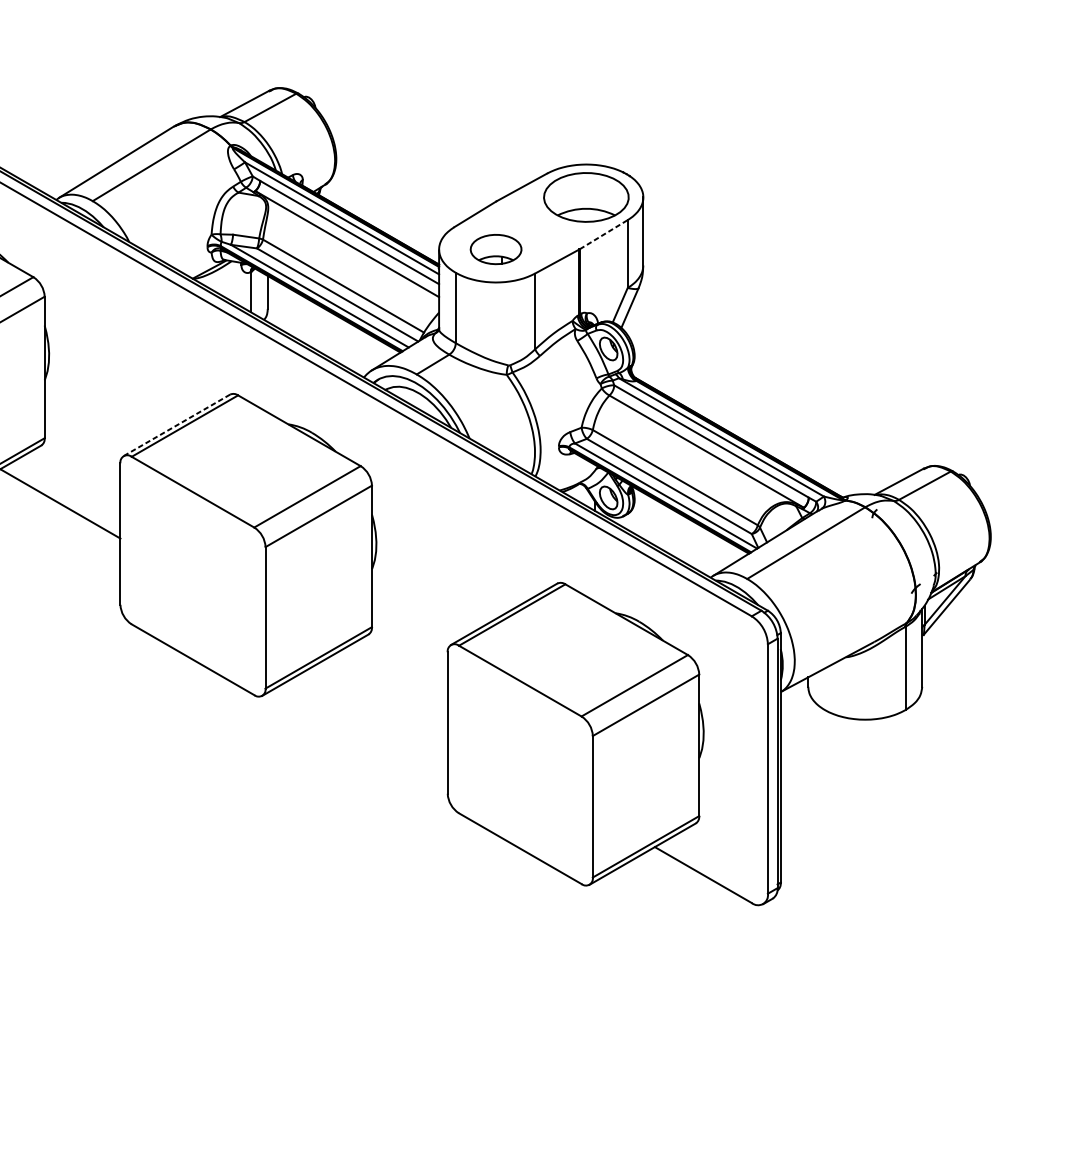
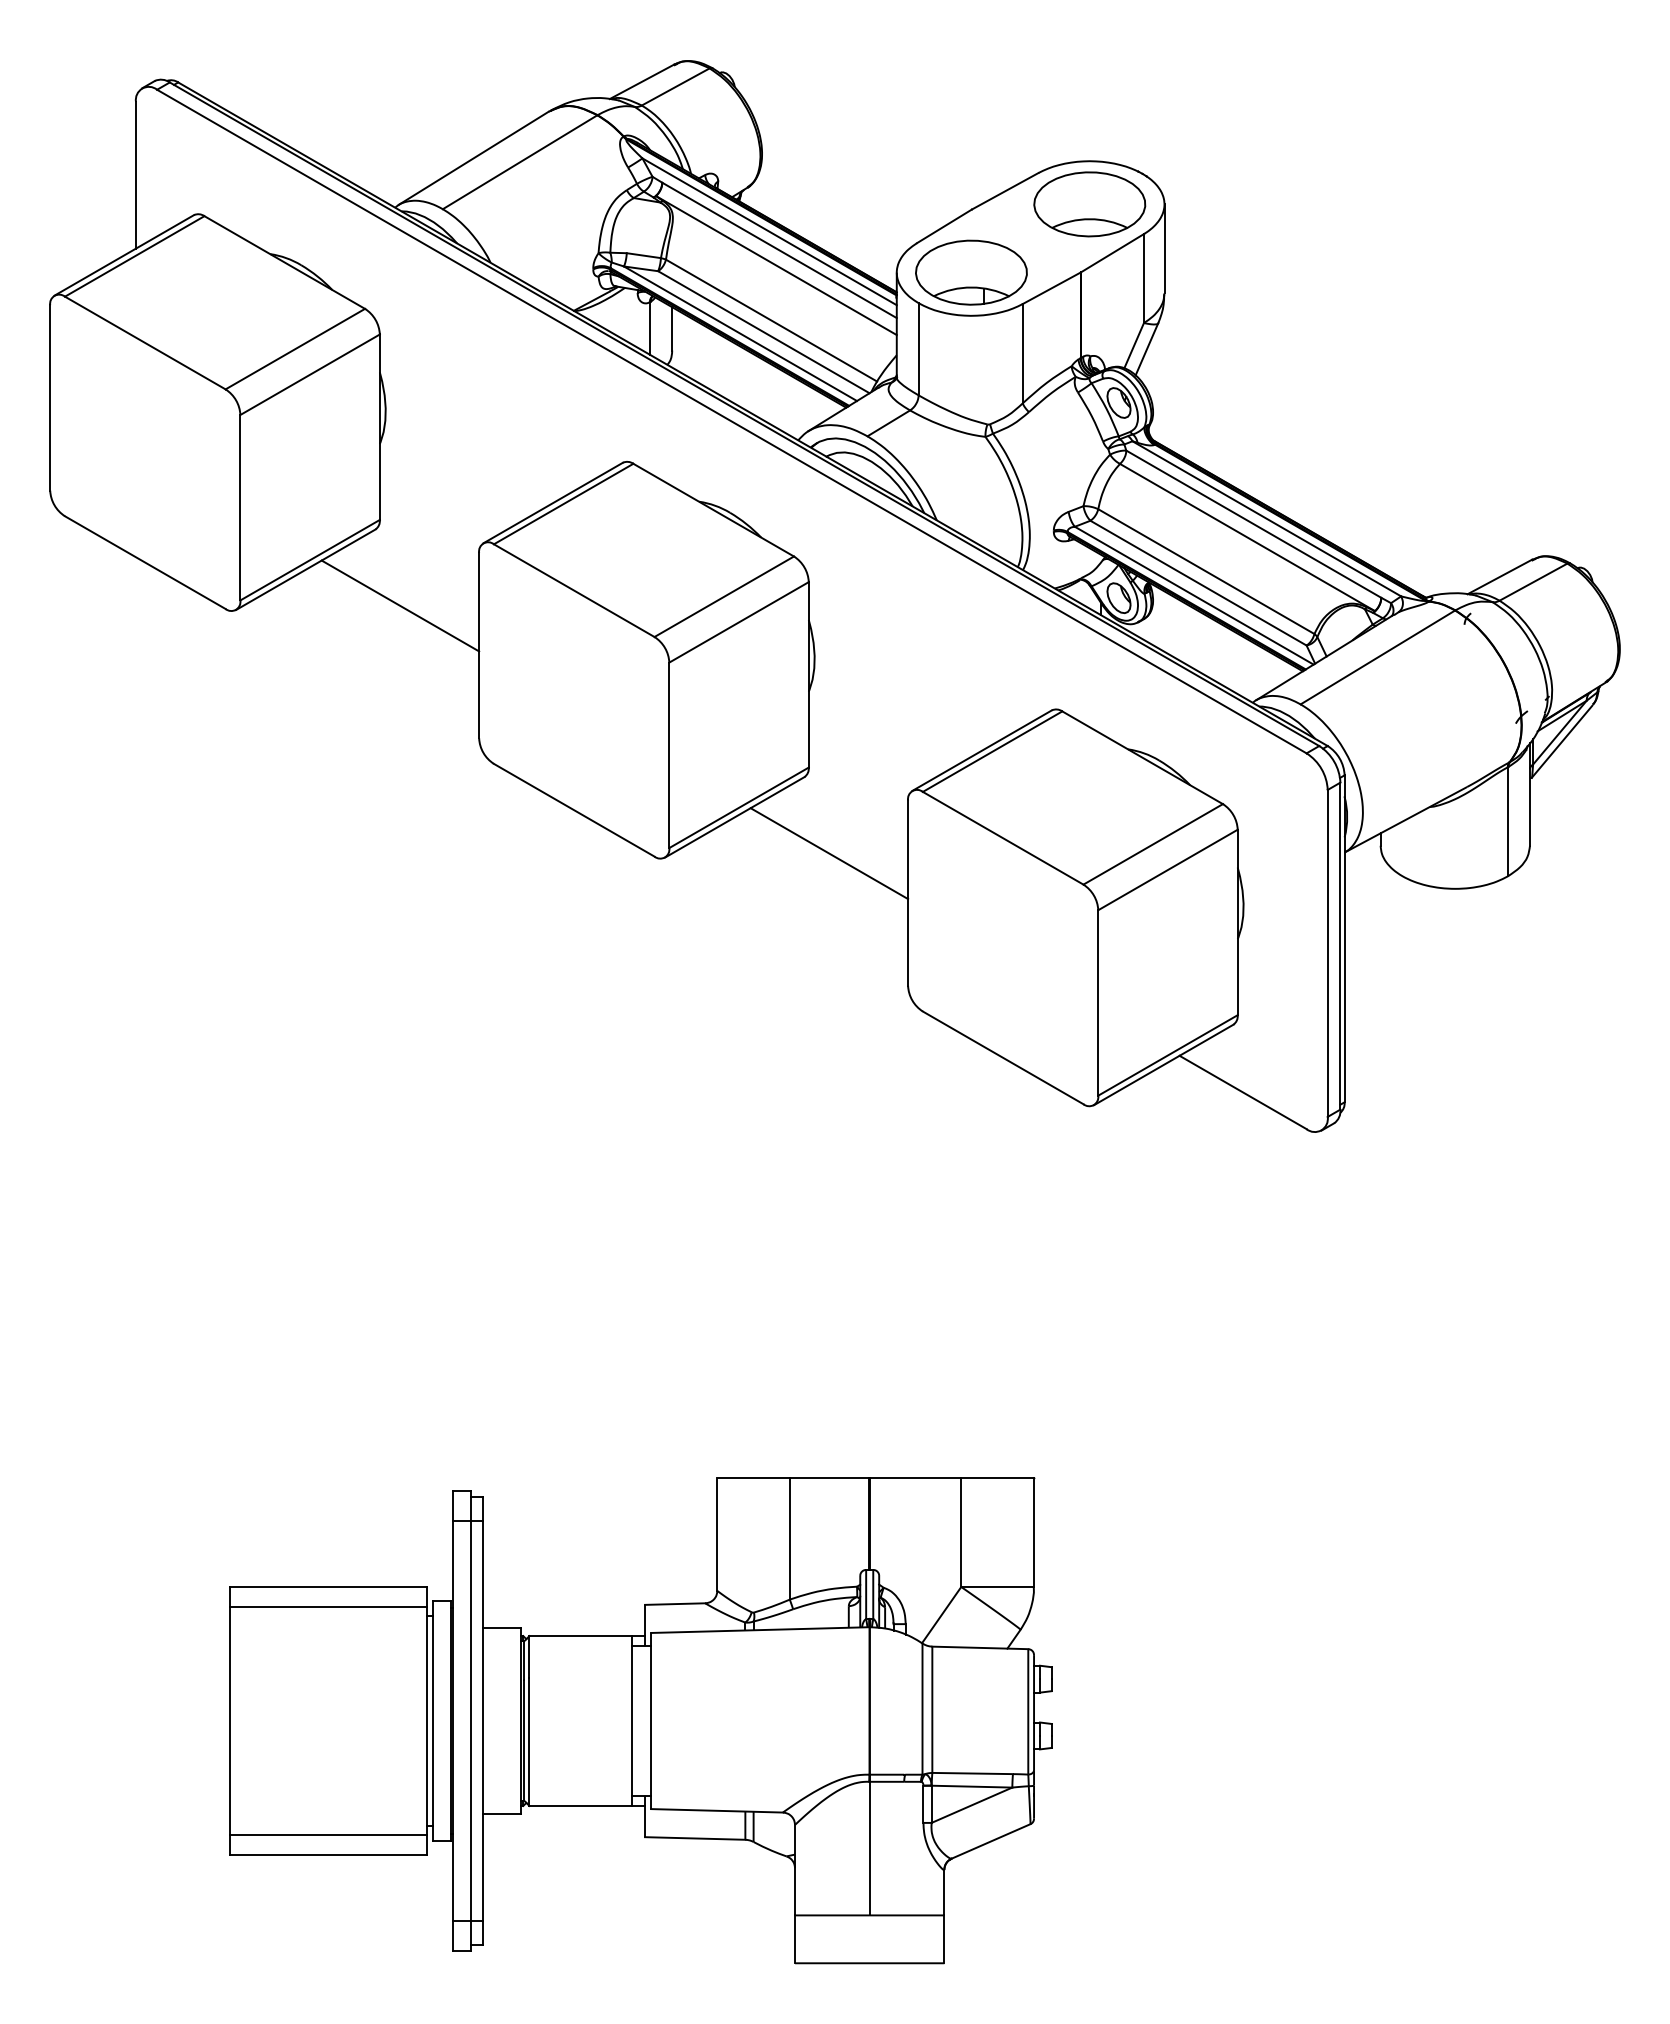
line: (603, 234) -> (1112, 253), dashed -> solid
part: (496, 249) -> (971, 272), size x1.67
line: (177, 425) -> (553, 503), dashed -> solid
line: (387, 692) -> (829, 853), added

